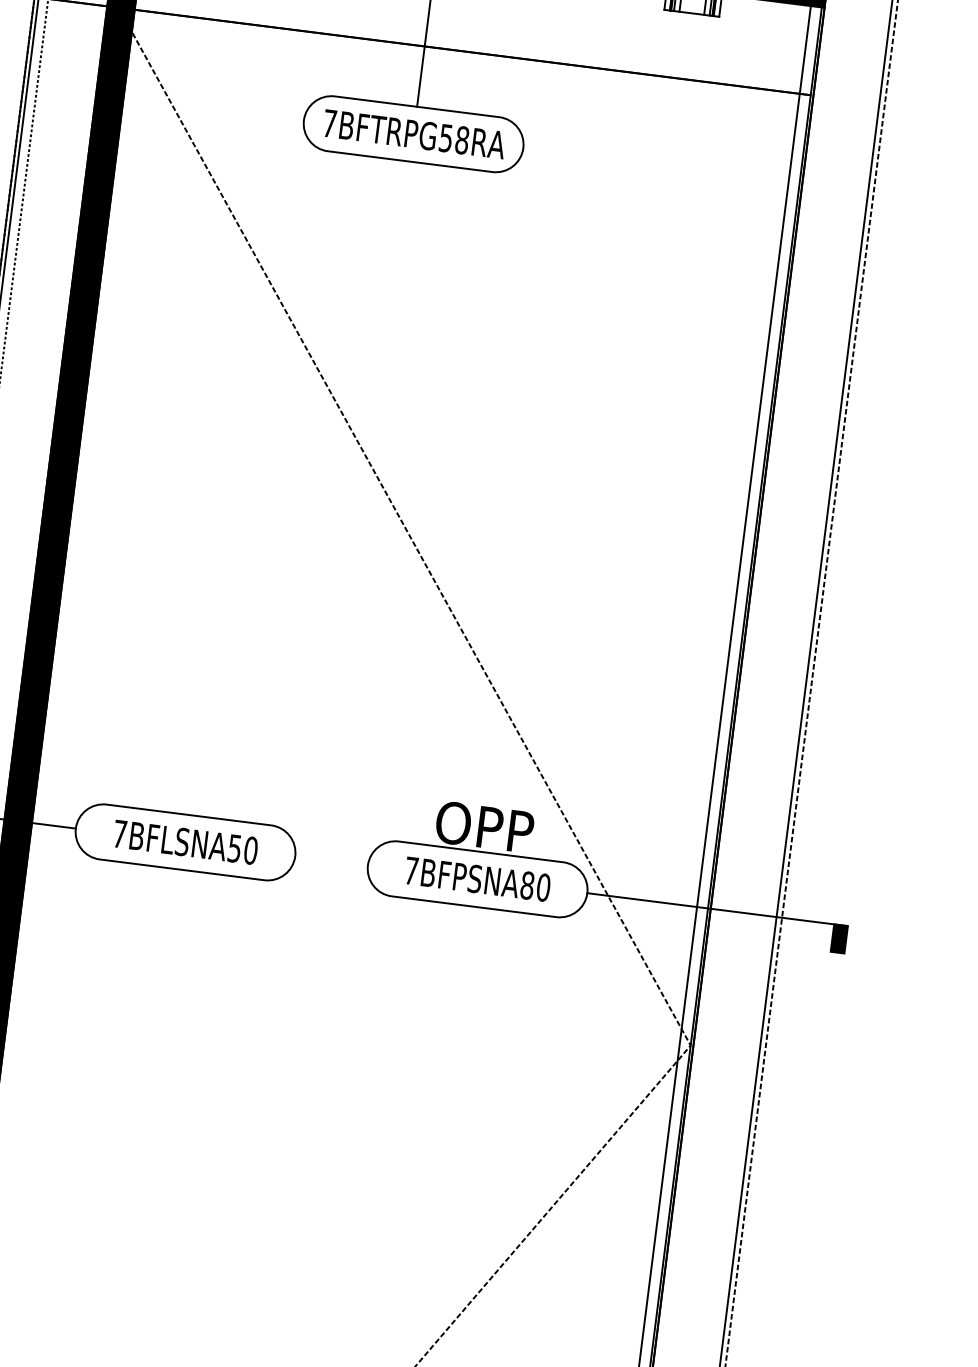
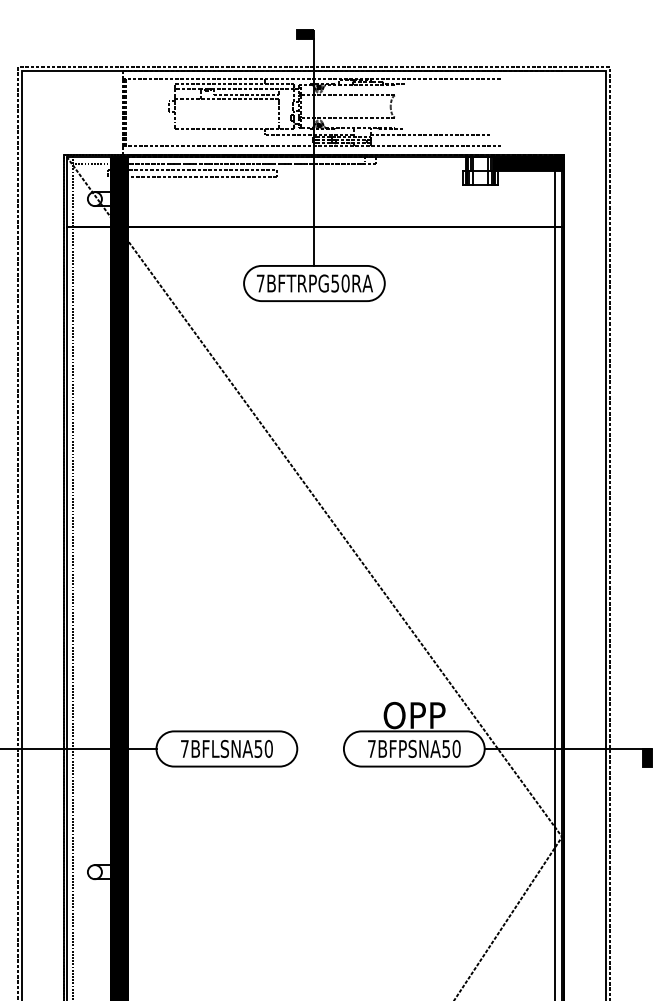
text: (462, 140) -> (345, 283), 7BFTRPG58RA -> 7BFTRPG50RA
text: (527, 884) -> (446, 748), 7BFPSNA80 -> 7BFPSNA50

